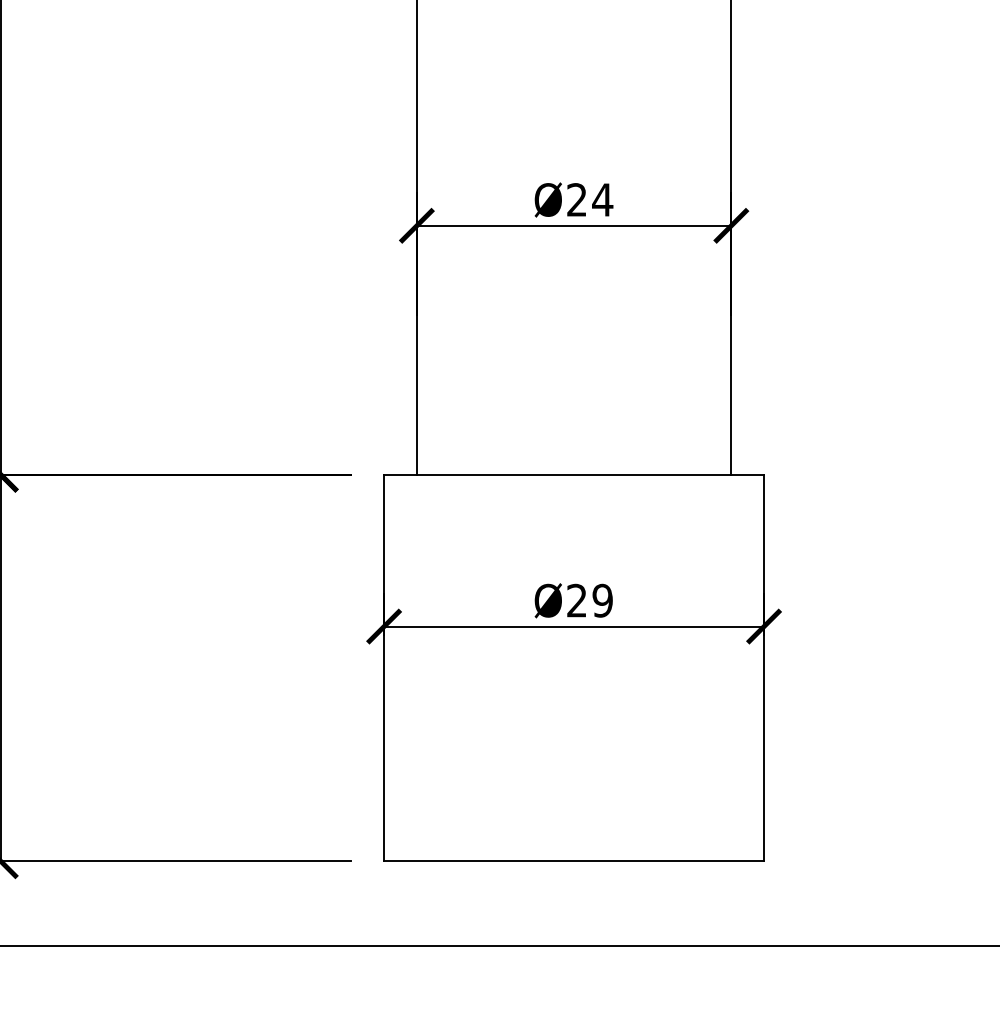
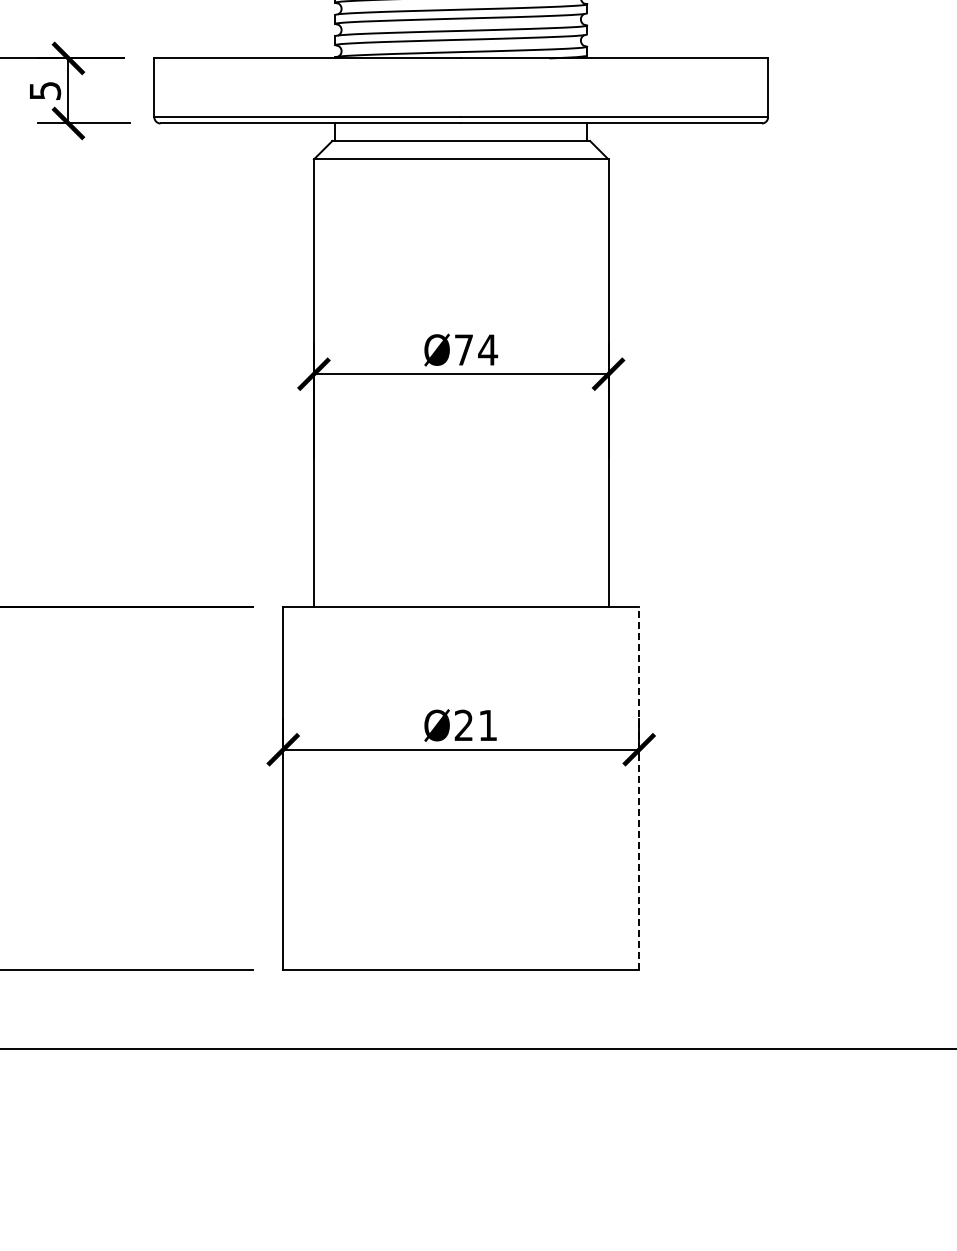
text: (576, 199) -> (463, 349), Ø24 -> Ø74
text: (602, 600) -> (487, 725), Ø29 -> Ø21
line: (764, 667) -> (639, 788), solid -> dashed

